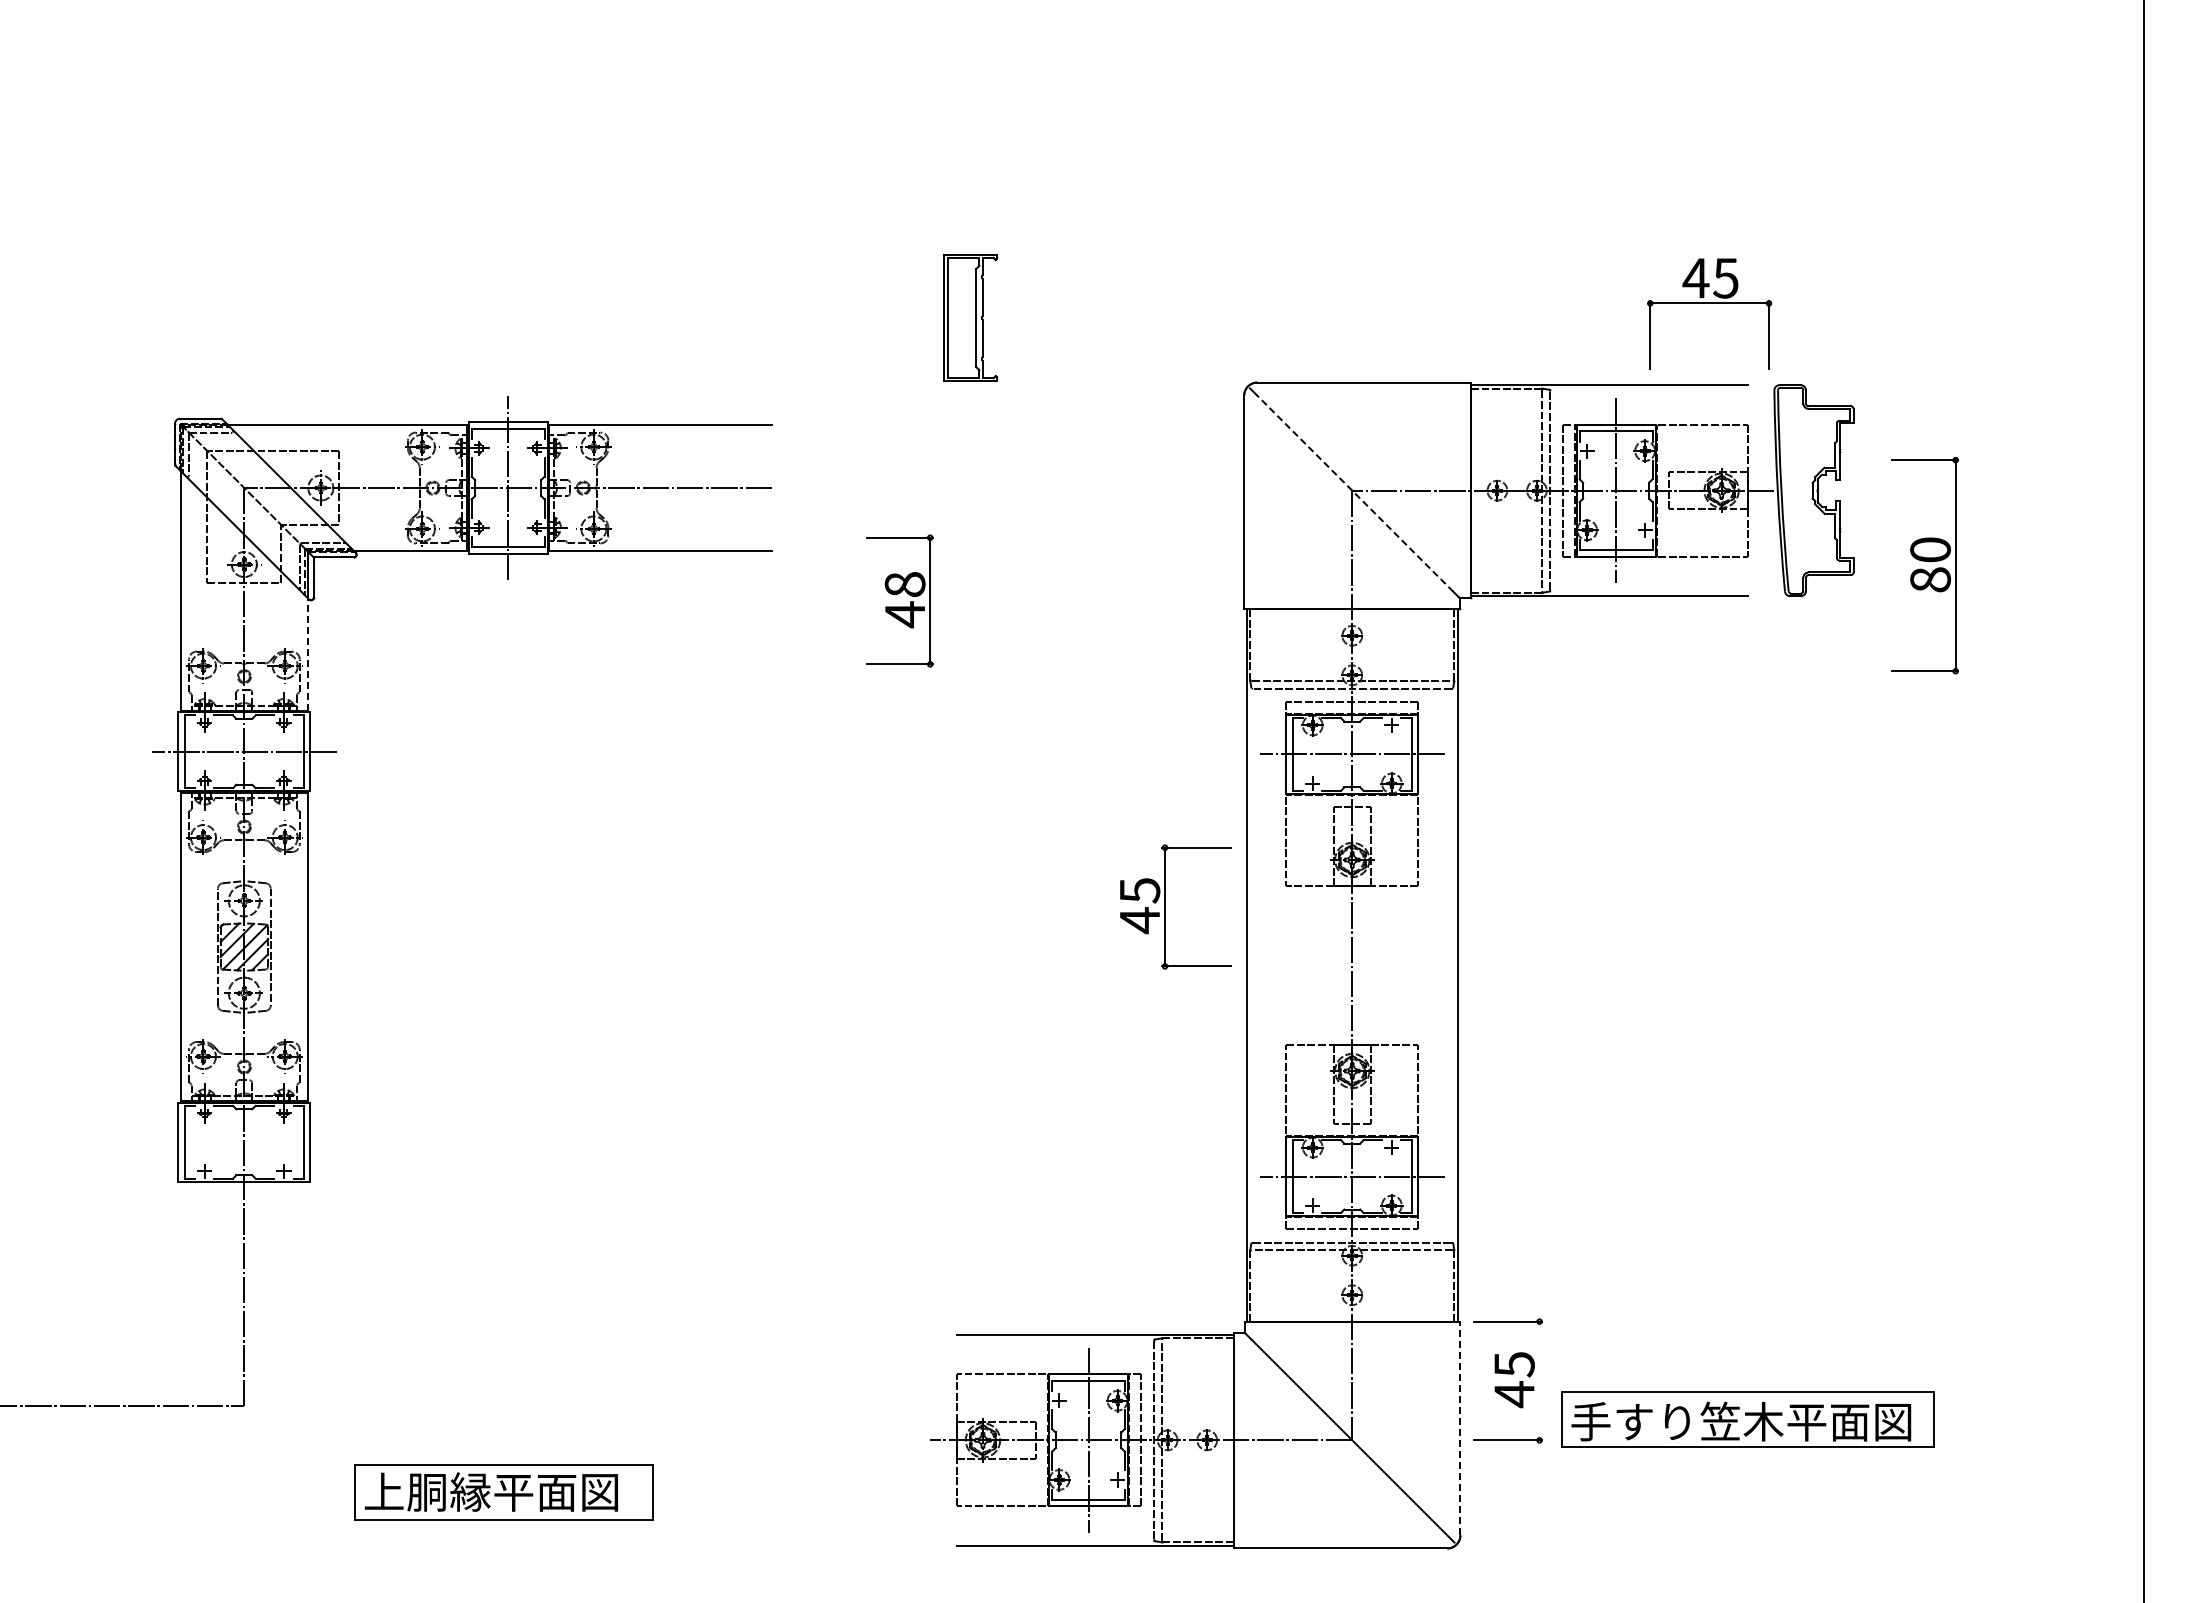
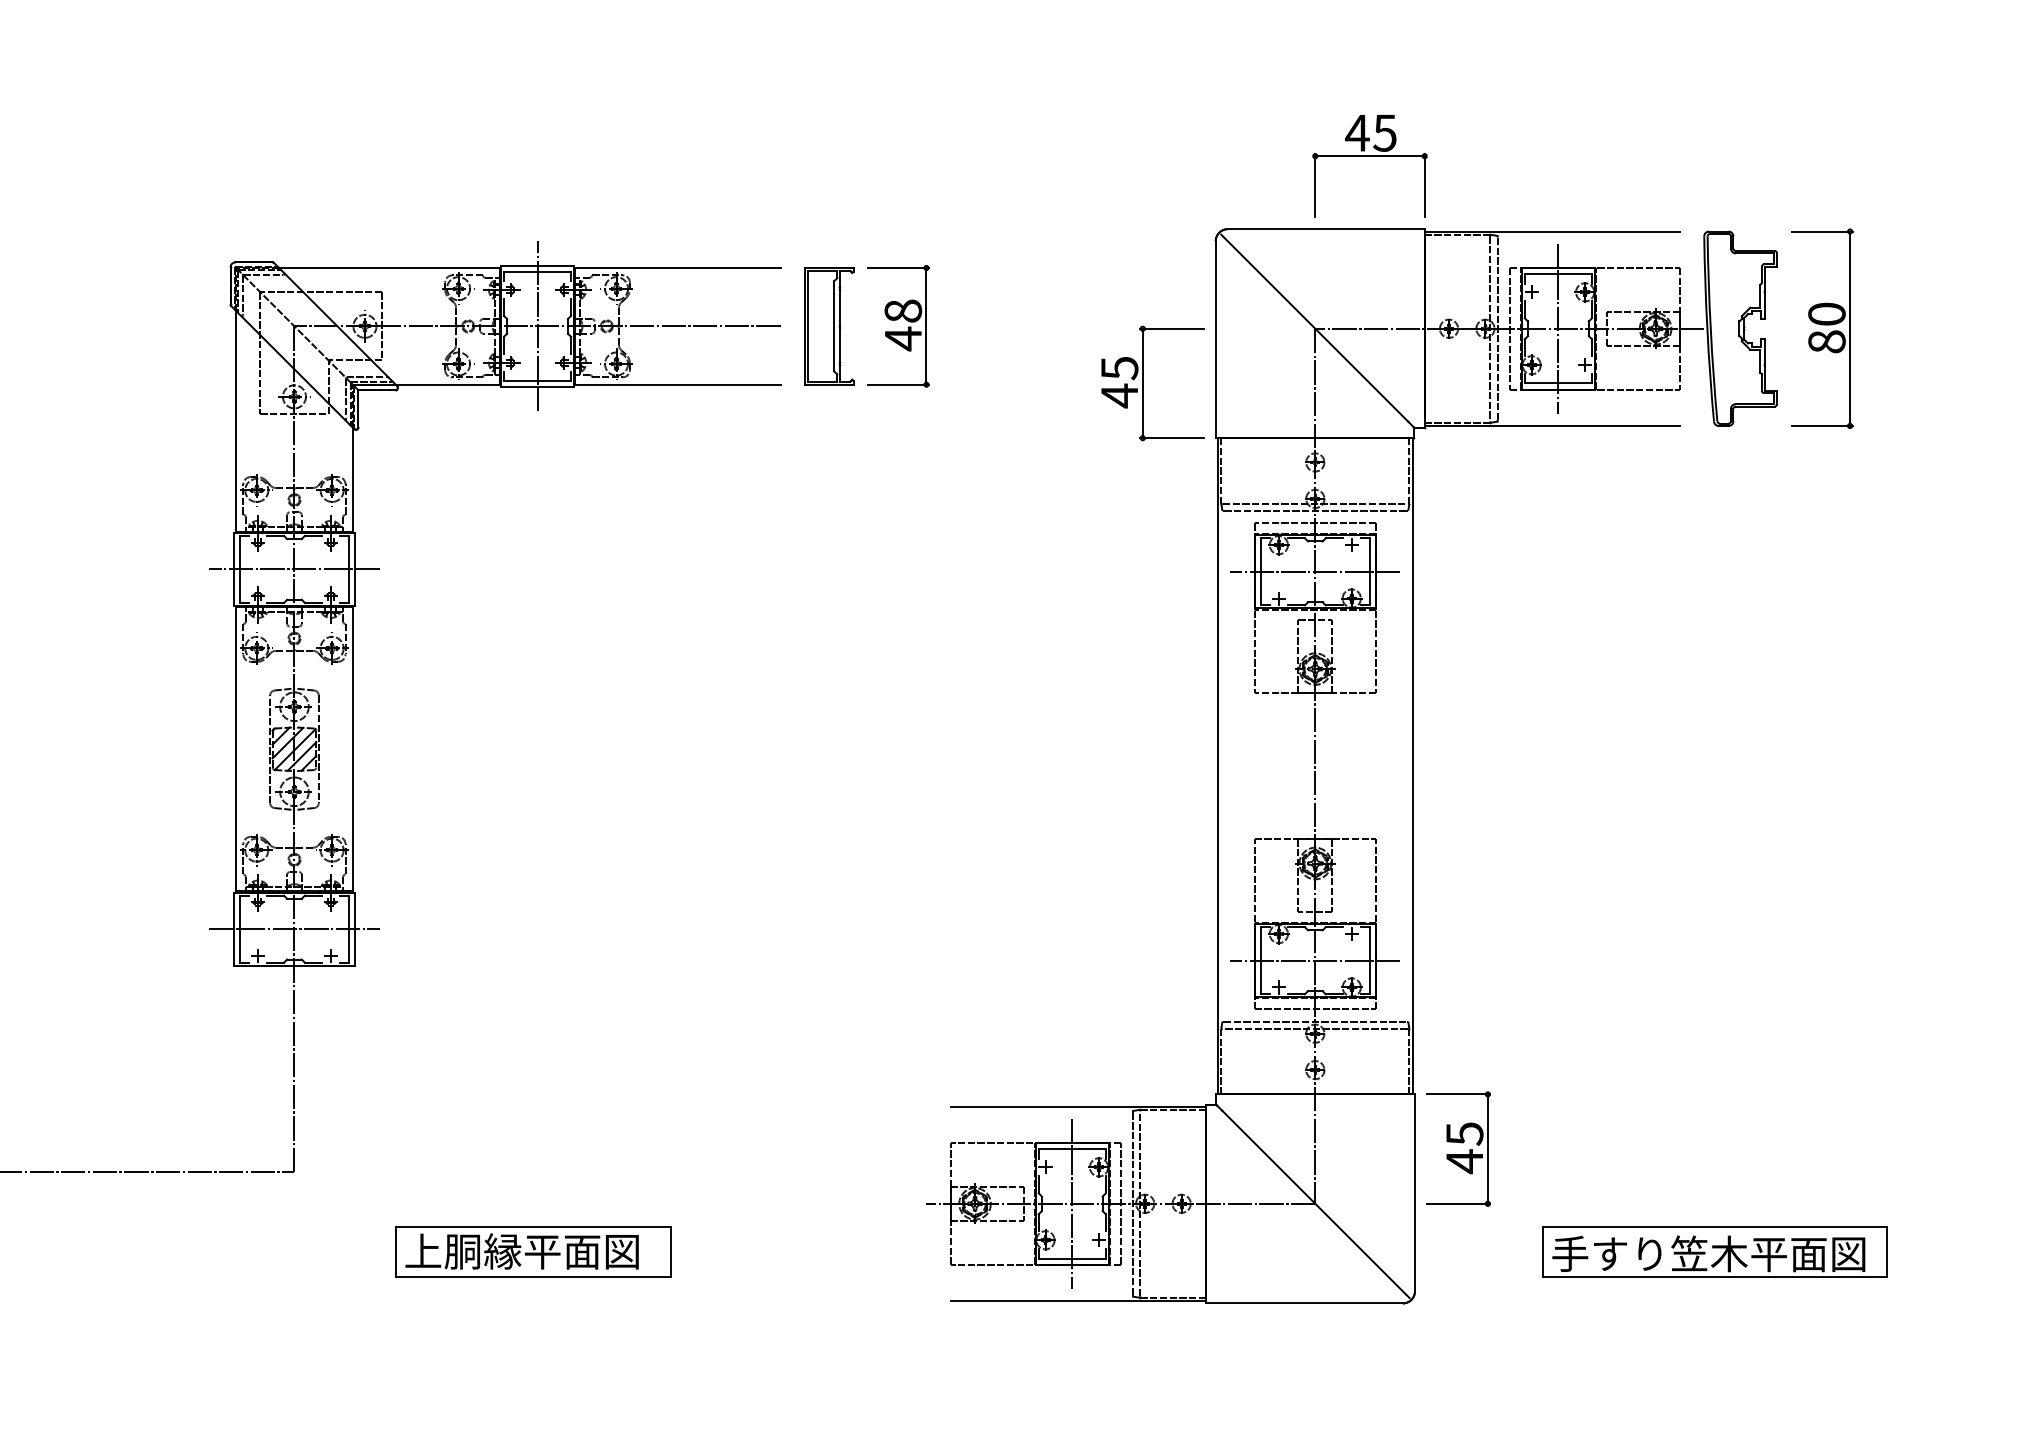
part: (1709, 303) -> (1369, 156), moved
part: (970, 317) -> (829, 325), moved
line: (1353, 491) -> (1316, 329), dashed -> solid
part: (1924, 565) -> (1821, 328), moved
part: (899, 600) -> (898, 325), moved
line: (307, 653) -> (352, 478), dashed -> solid
part: (1165, 906) -> (1143, 382), moved
line: (244, 1142) -> (294, 929), added
line: (1539, 1380) -> (1487, 1148), added
part: (1747, 1419) -> (1714, 1251), moved
line: (1460, 1428) -> (1415, 1192), dashed -> solid

